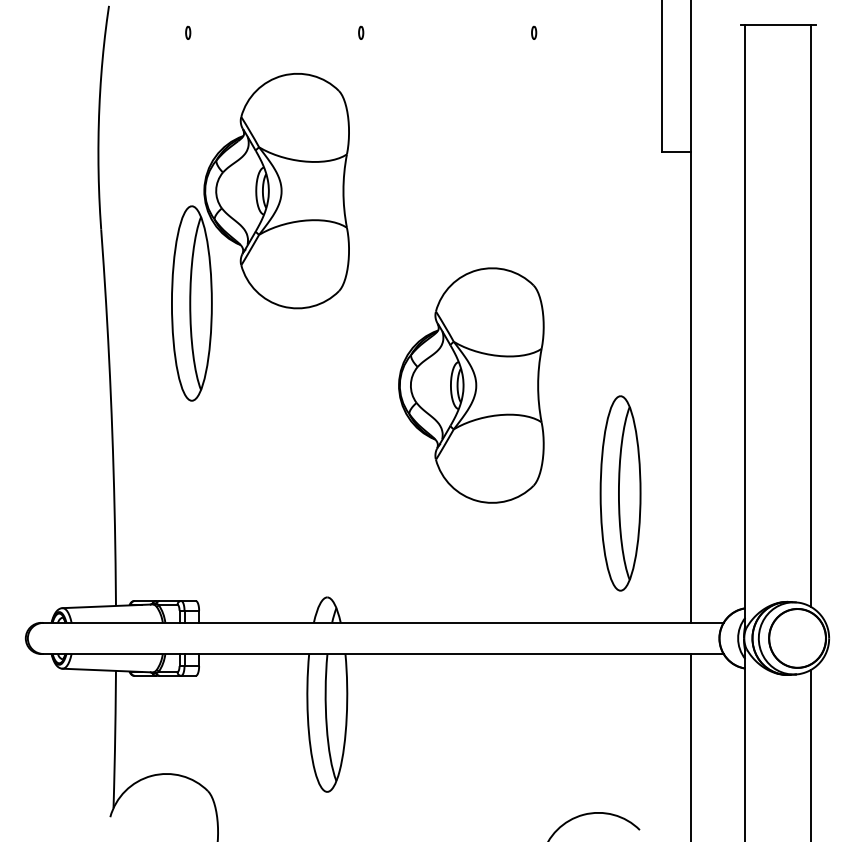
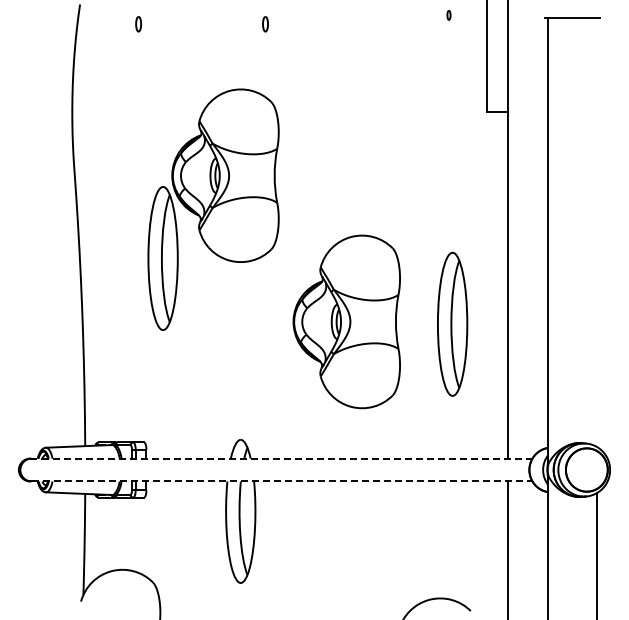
part: (187, 33) -> (137, 24), size x1.6
part: (360, 33) -> (265, 24), size x1.6
part: (533, 33) -> (448, 15), moved
part: (260, 236) -> (213, 209), moved
line: (810, 315) -> (596, 232), removed
part: (470, 384) -> (346, 321), moved
part: (620, 492) -> (452, 323), moved
line: (382, 622) -> (281, 458), solid -> dashed
line: (384, 654) -> (282, 481), solid -> dashed

